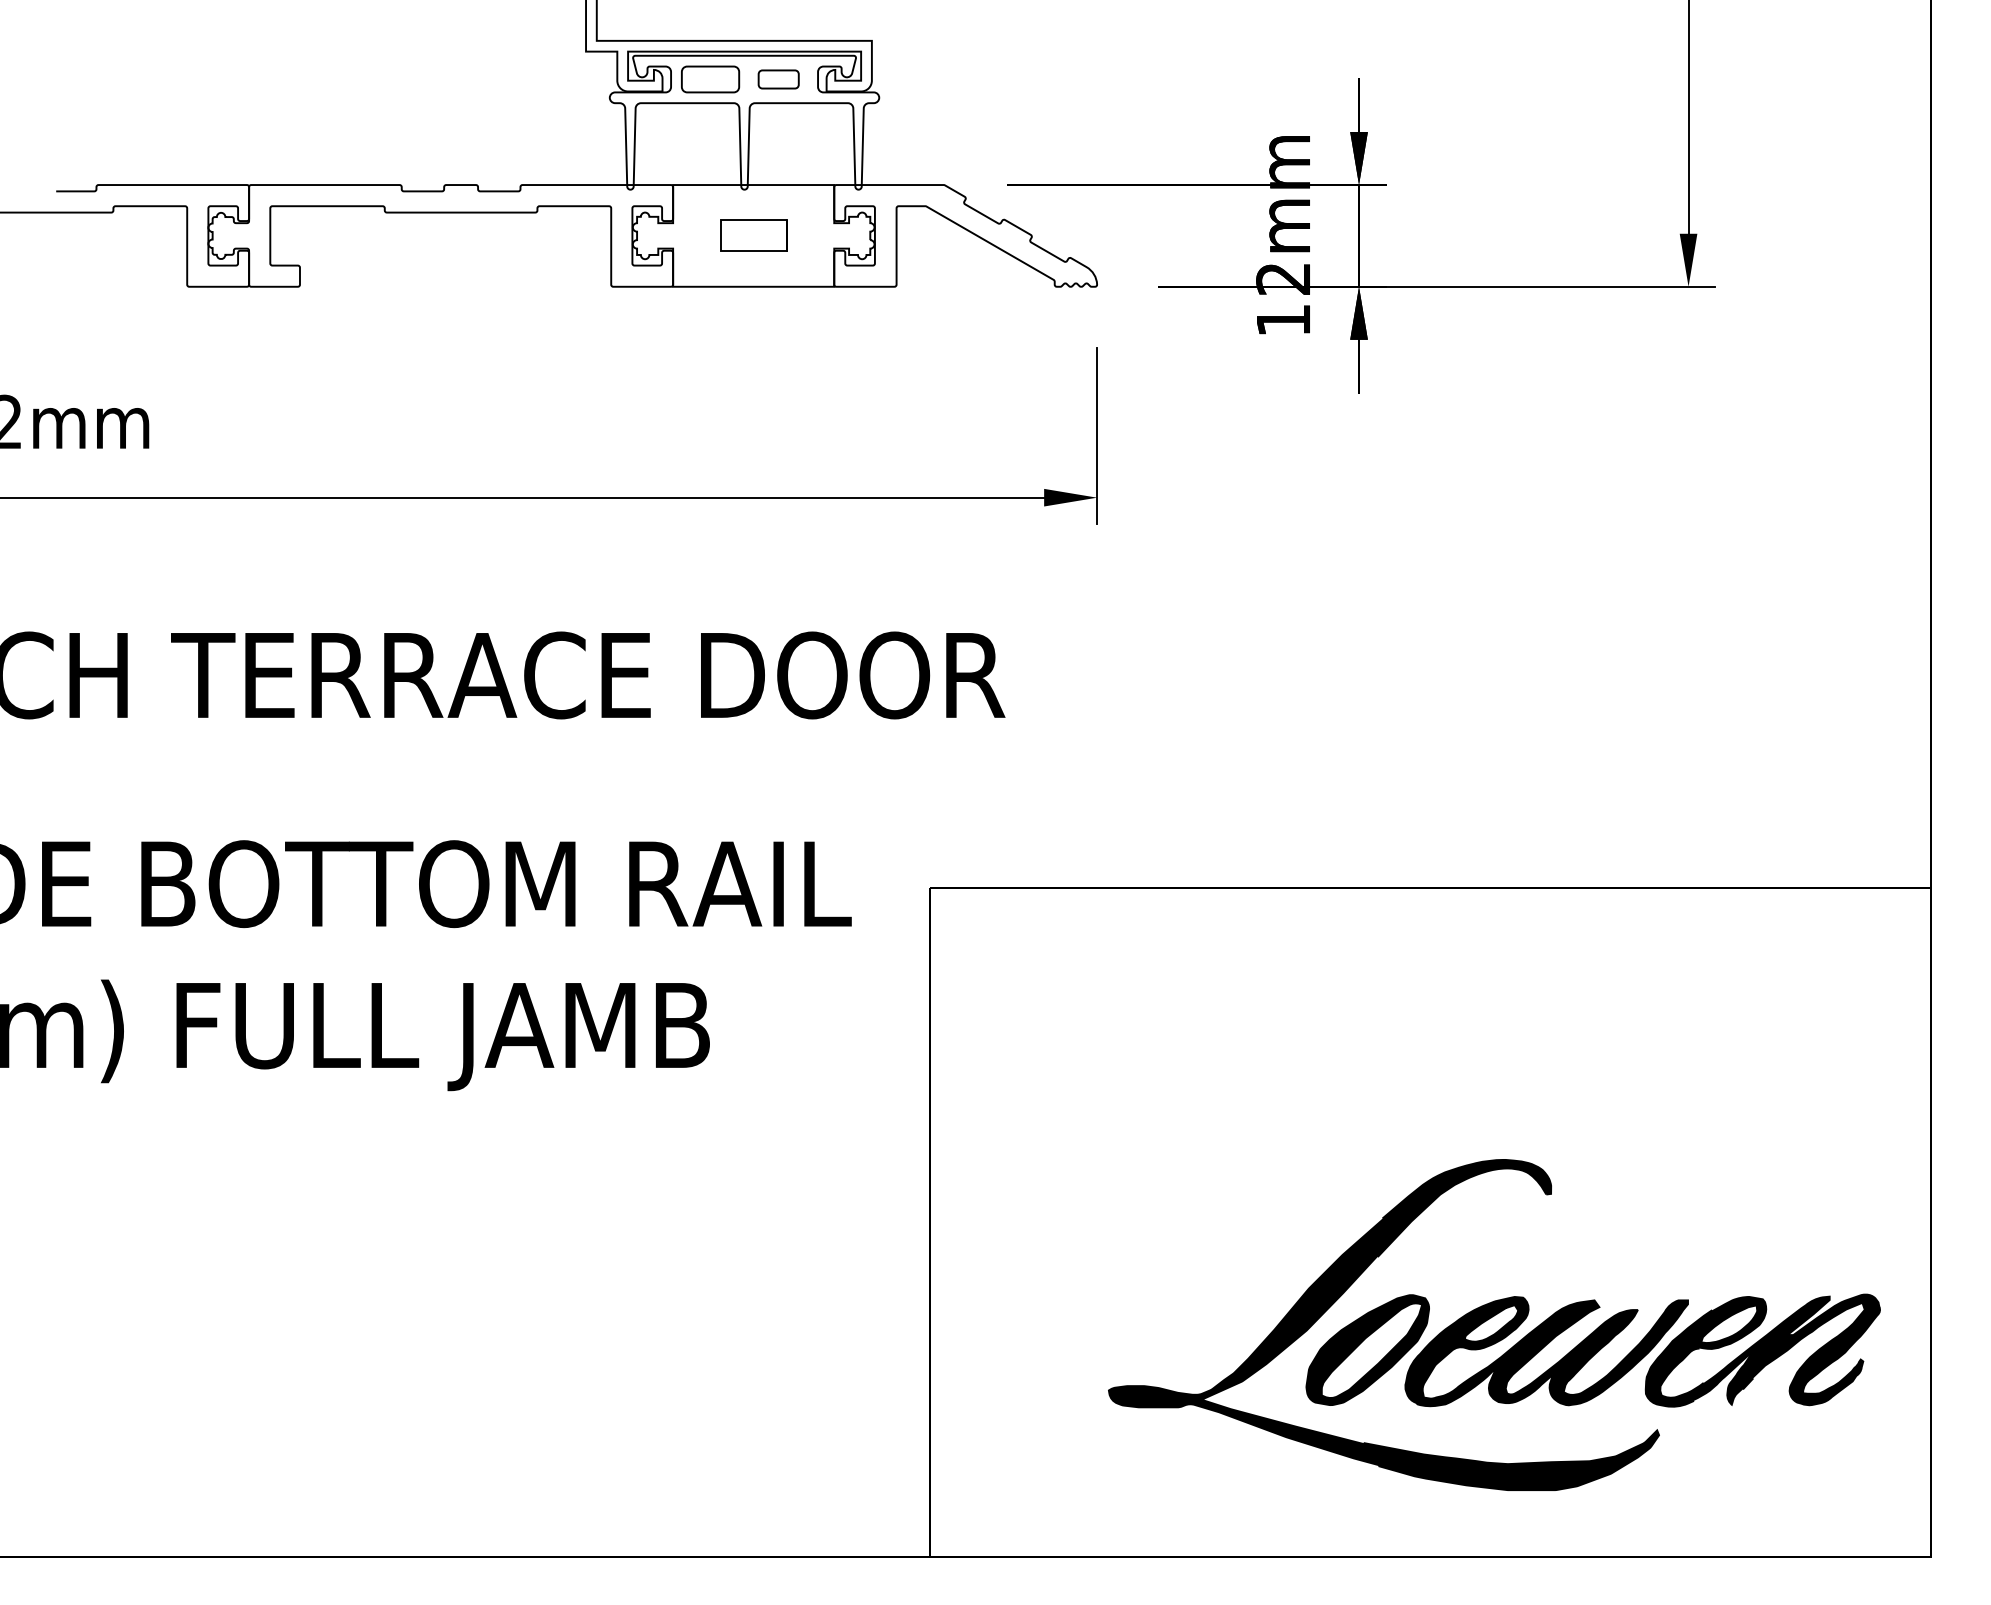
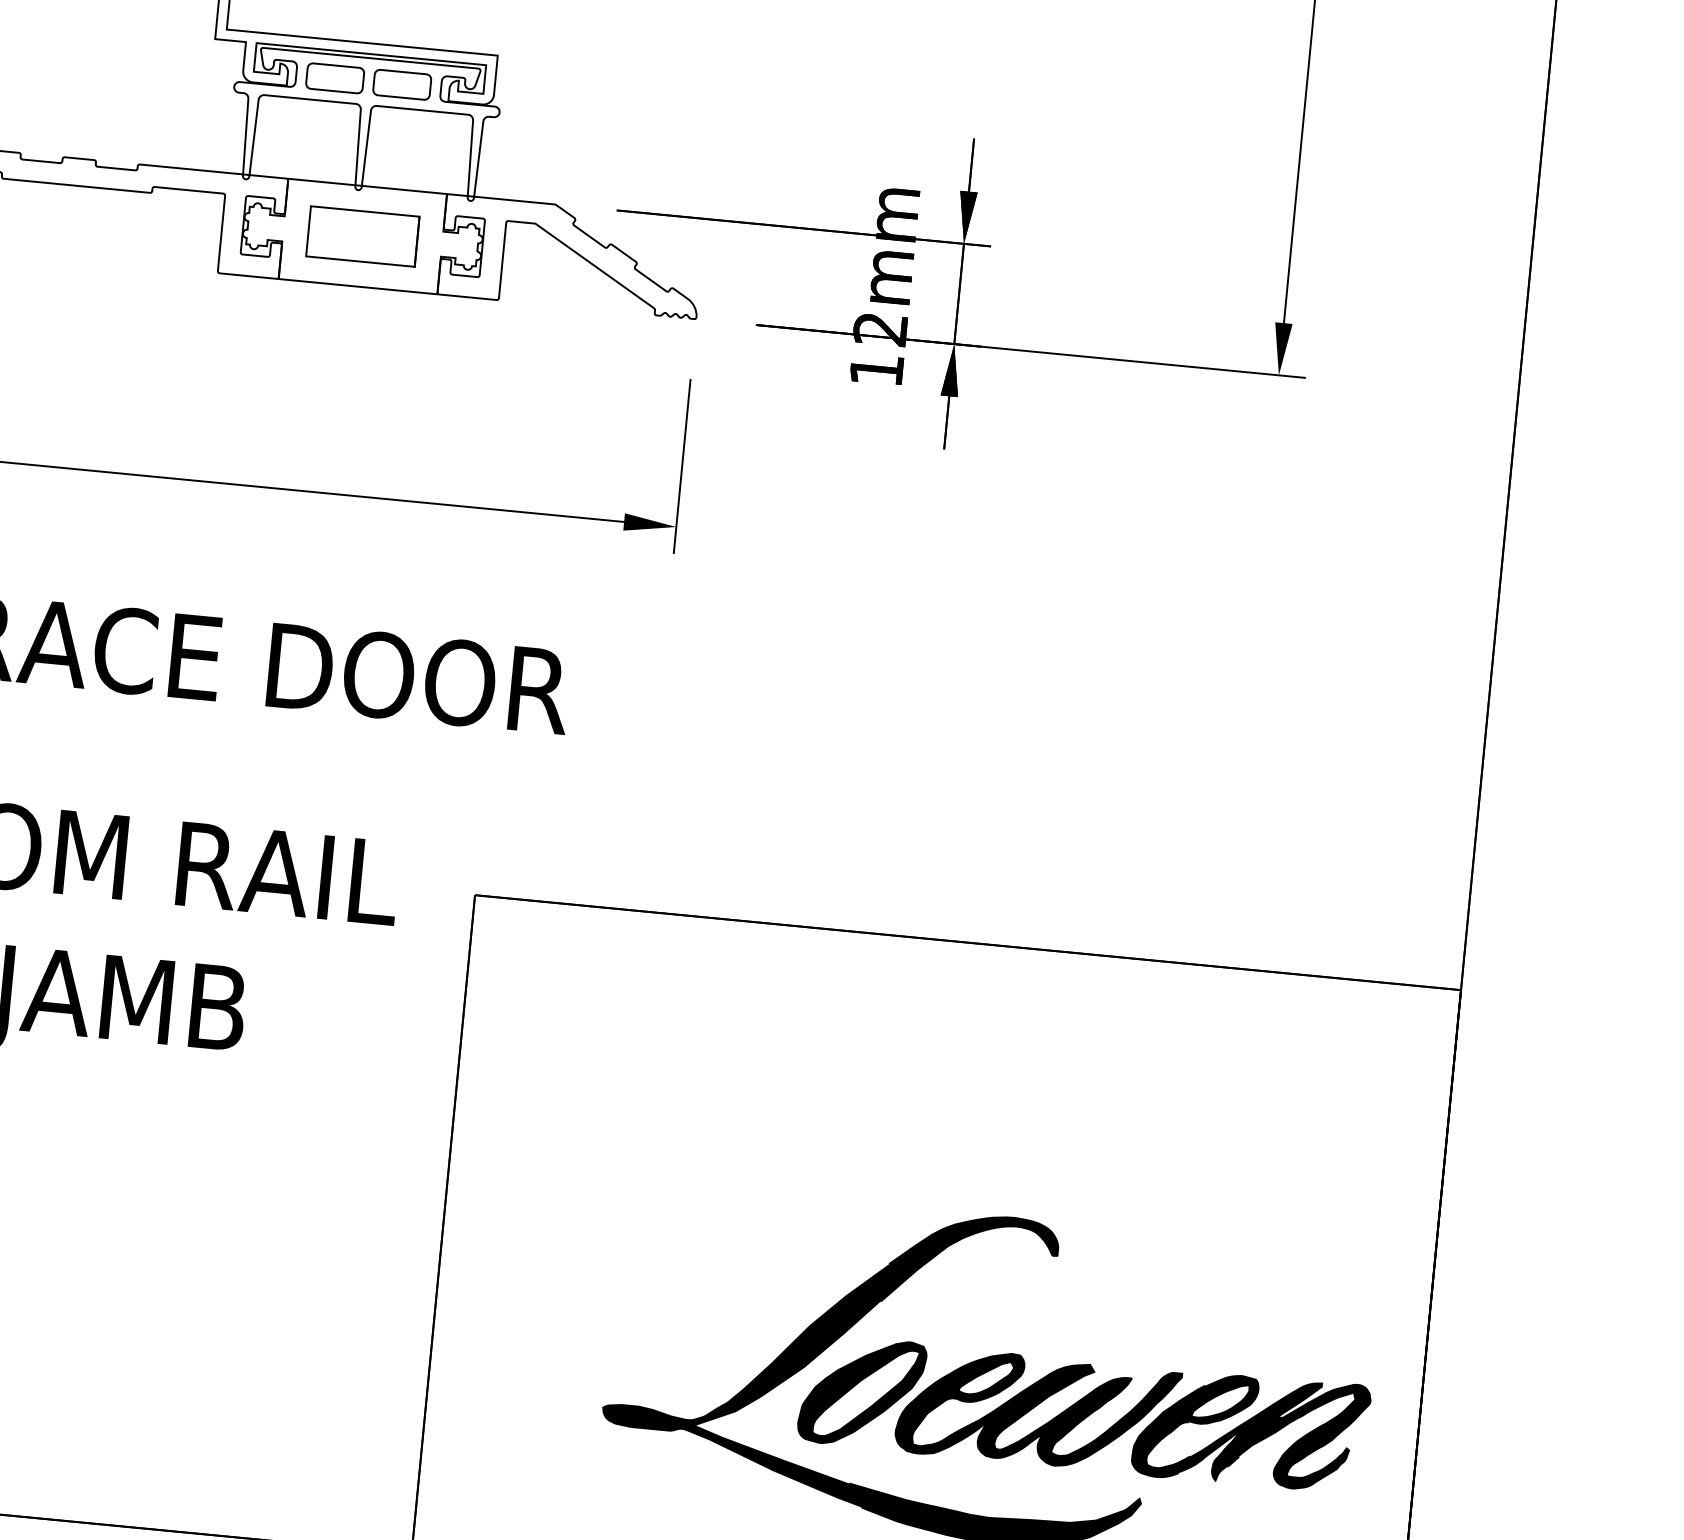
part: (778, 79) -> (402, 84), size x1.43
part: (753, 235) -> (362, 236), size x1.67

